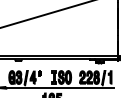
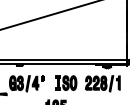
line: (59, 87) -> (63, 93), removed

